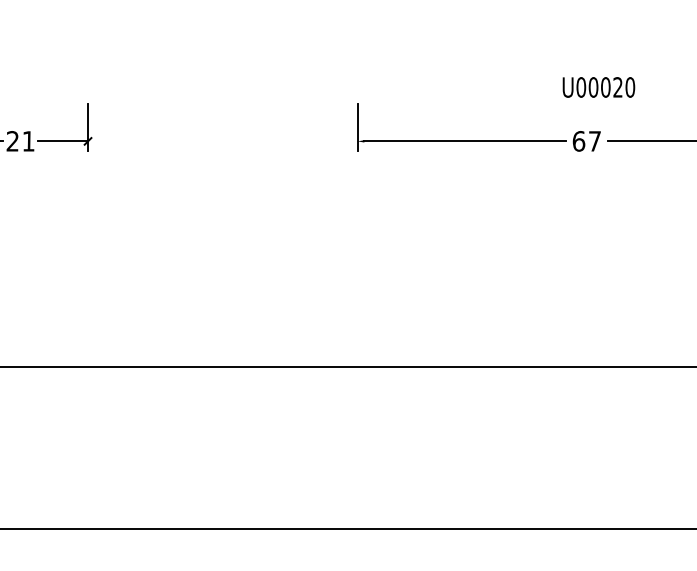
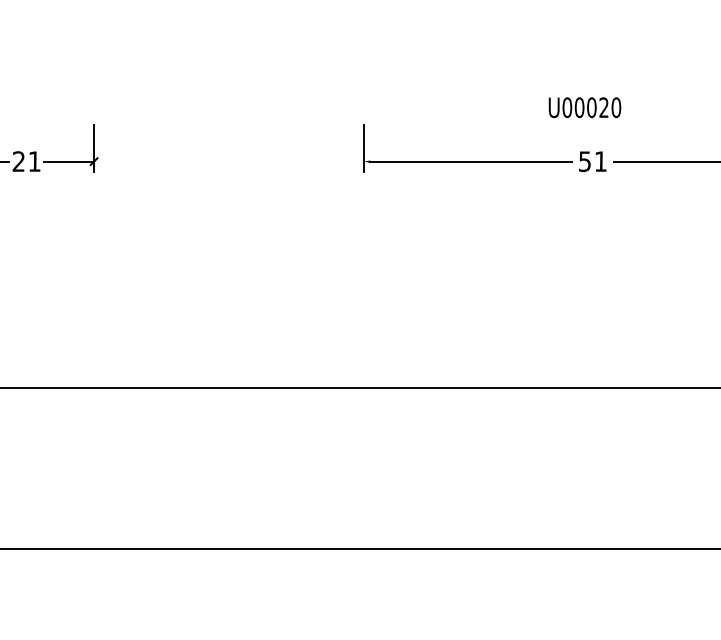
text: (598, 87) -> (584, 107), moved
text: (586, 141) -> (592, 161), 67 -> 51

